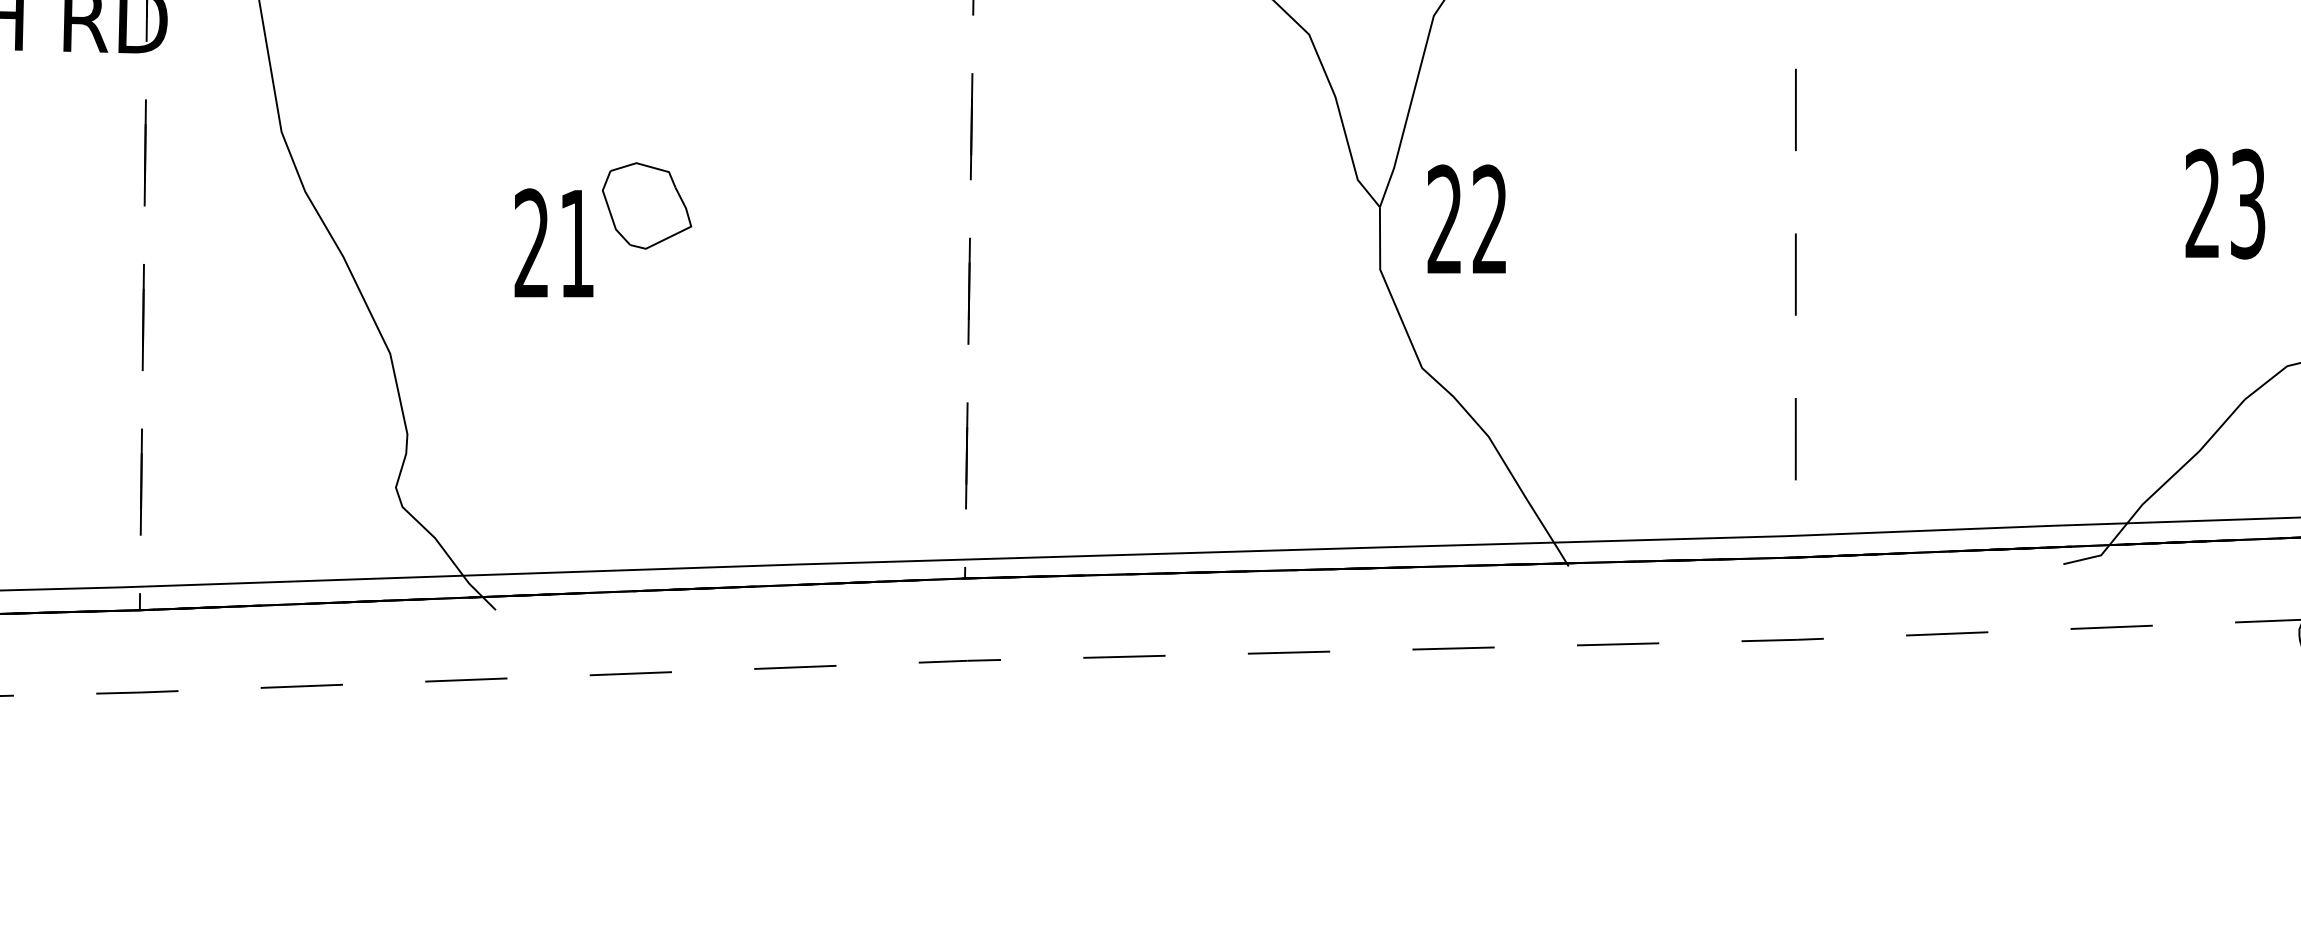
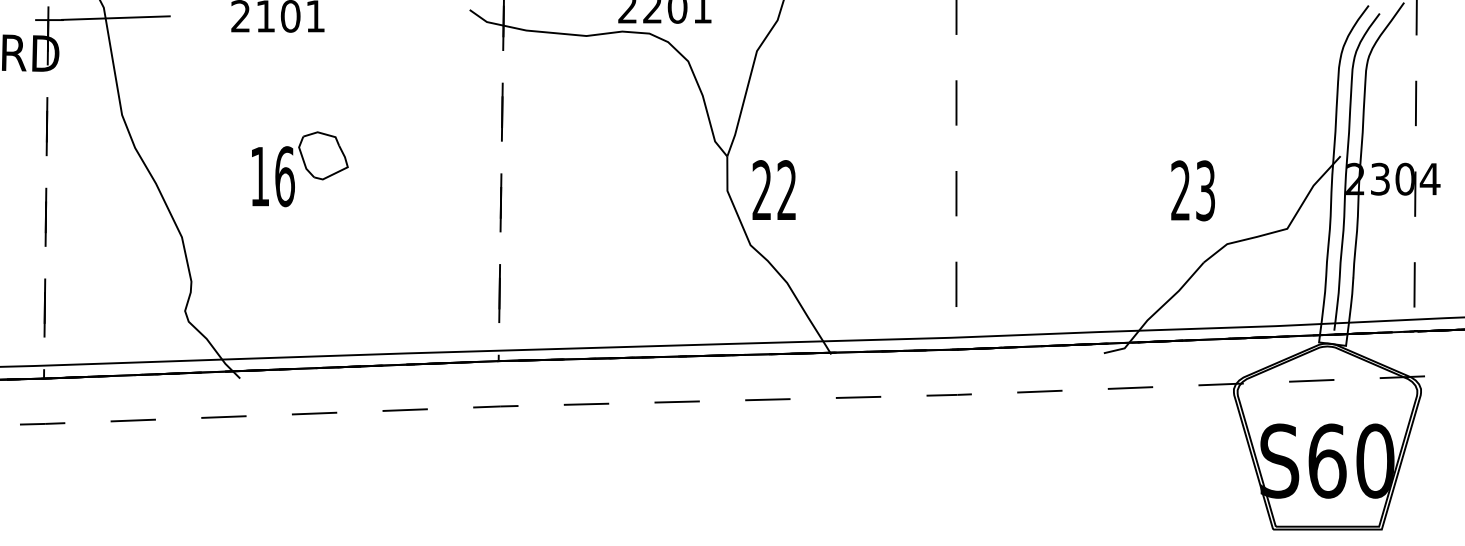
text: (2224, 203) -> (1192, 190), moved
text: (1465, 218) -> (773, 189), moved
text: (554, 243) -> (272, 176), 21 -> 16

